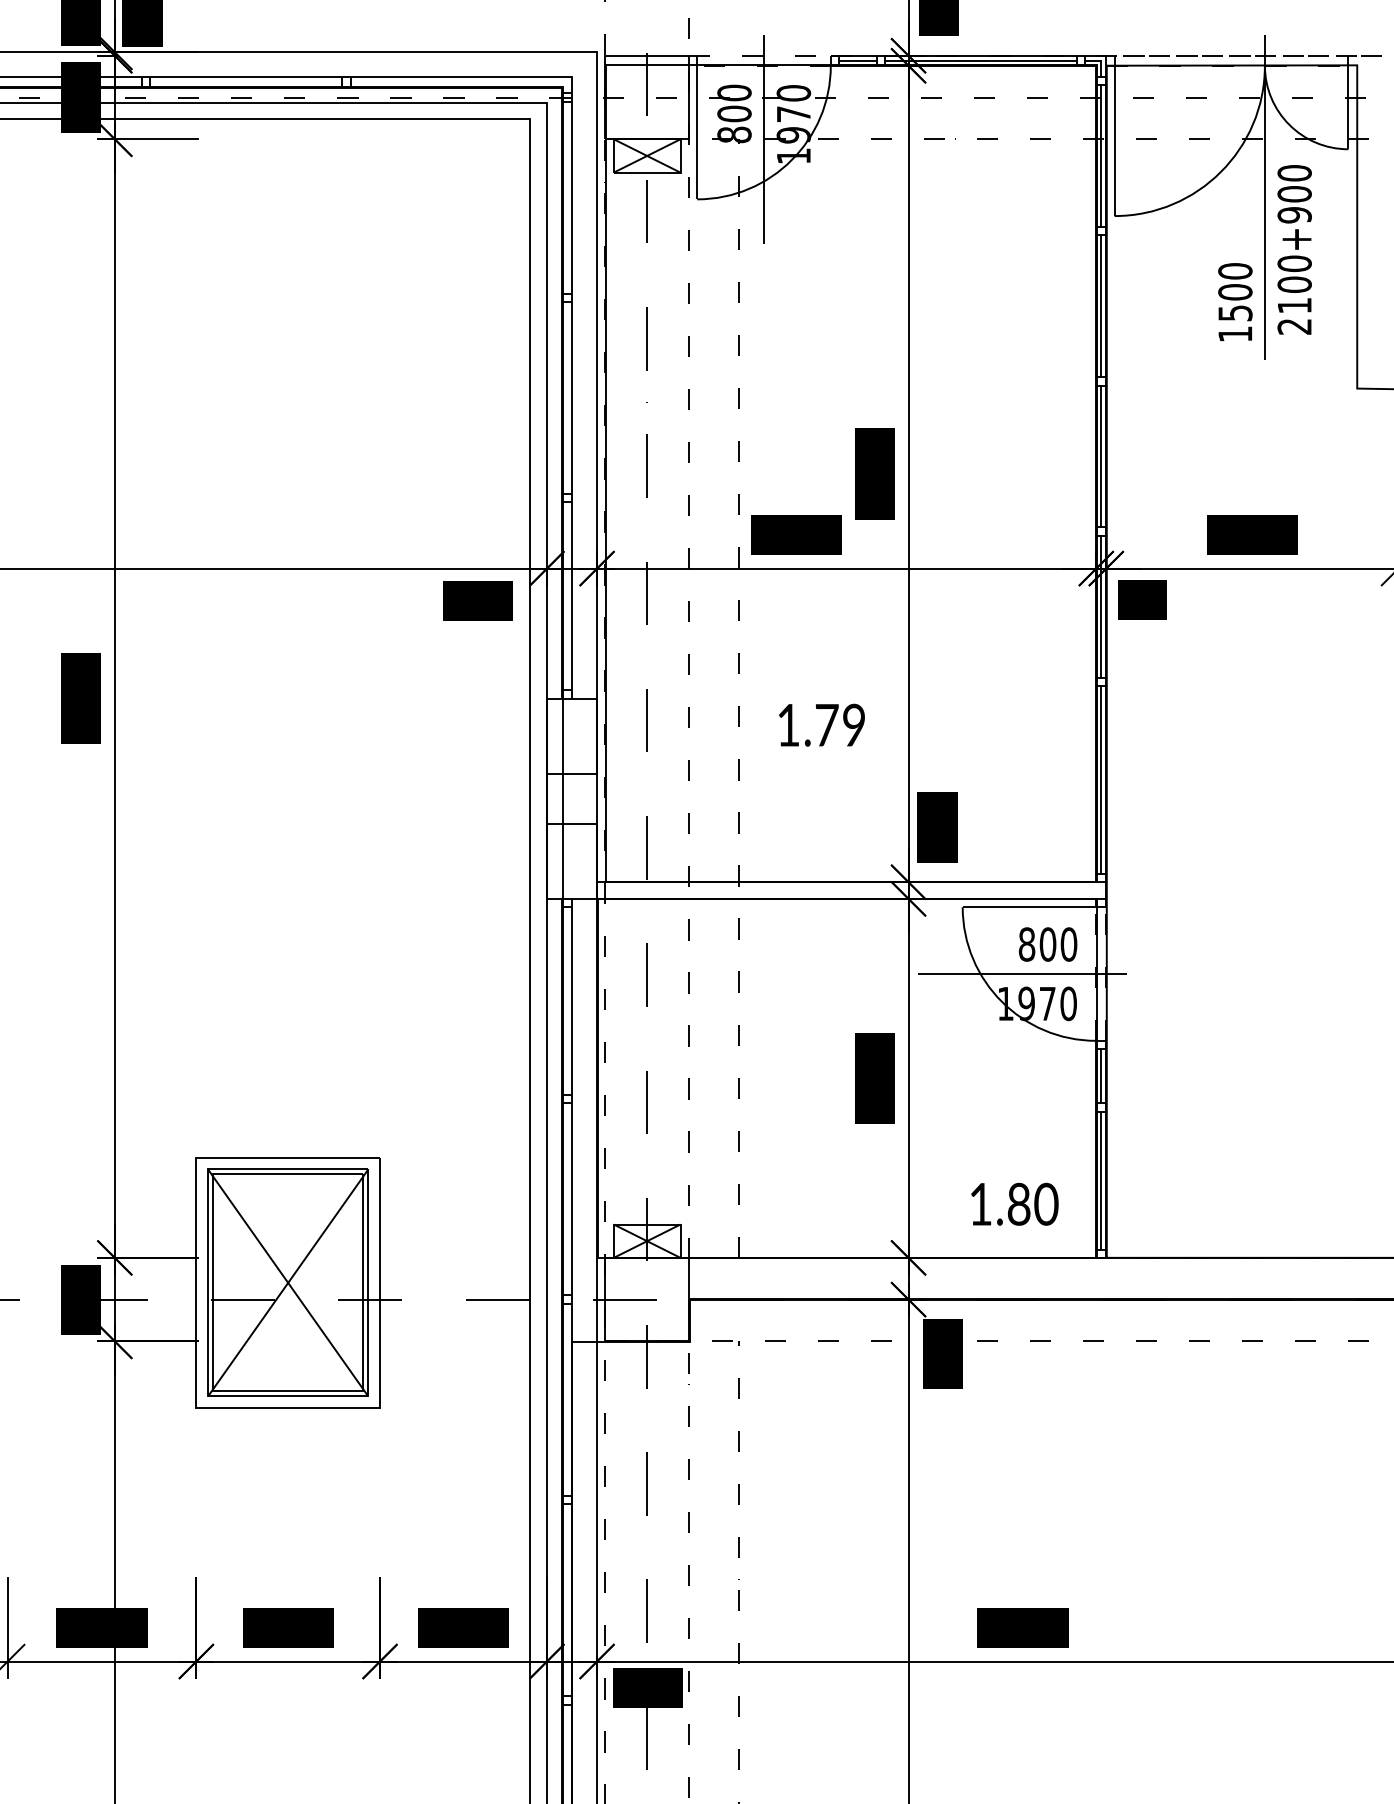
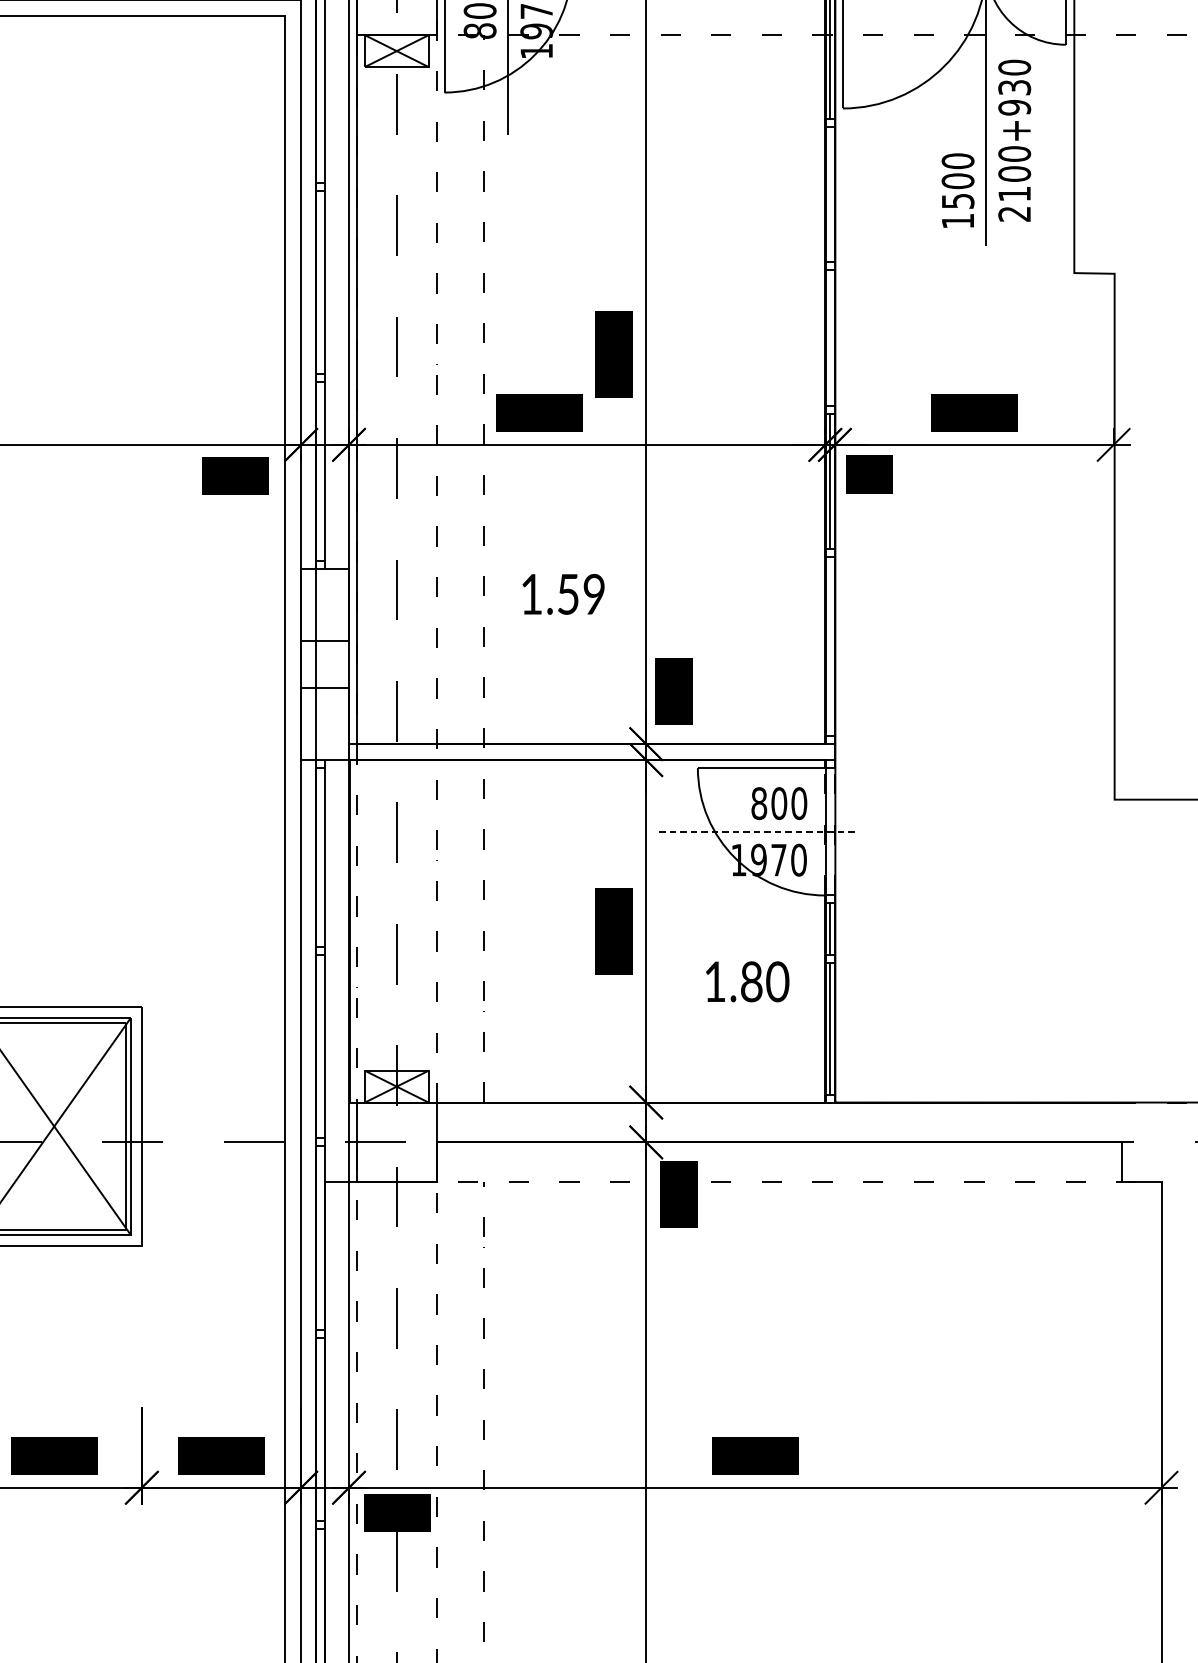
text: (1294, 194) -> (1014, 87), 2100+900 -> 2100+930
line: (1101, 306) -> (830, 194), removed
line: (1101, 456) -> (830, 337), removed
text: (827, 725) -> (568, 594), 1.79 -> 1.59
line: (1101, 779) -> (830, 646), removed
line: (1022, 974) -> (754, 832), solid -> dashed
text: (1014, 1203) -> (747, 981), moved

